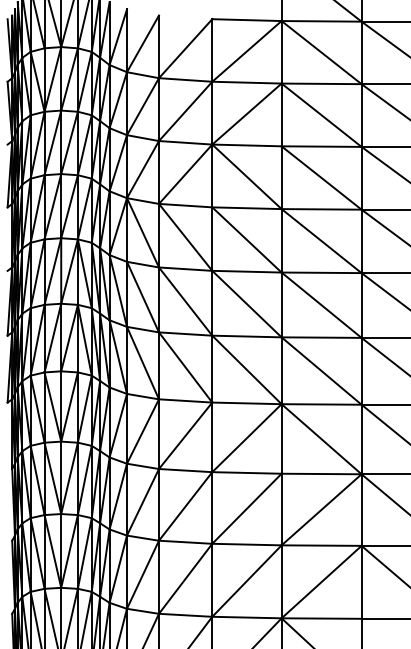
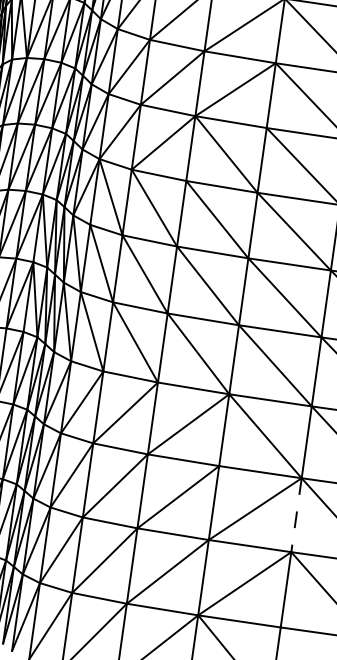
line: (361, 510) -> (296, 515), solid -> dashed

